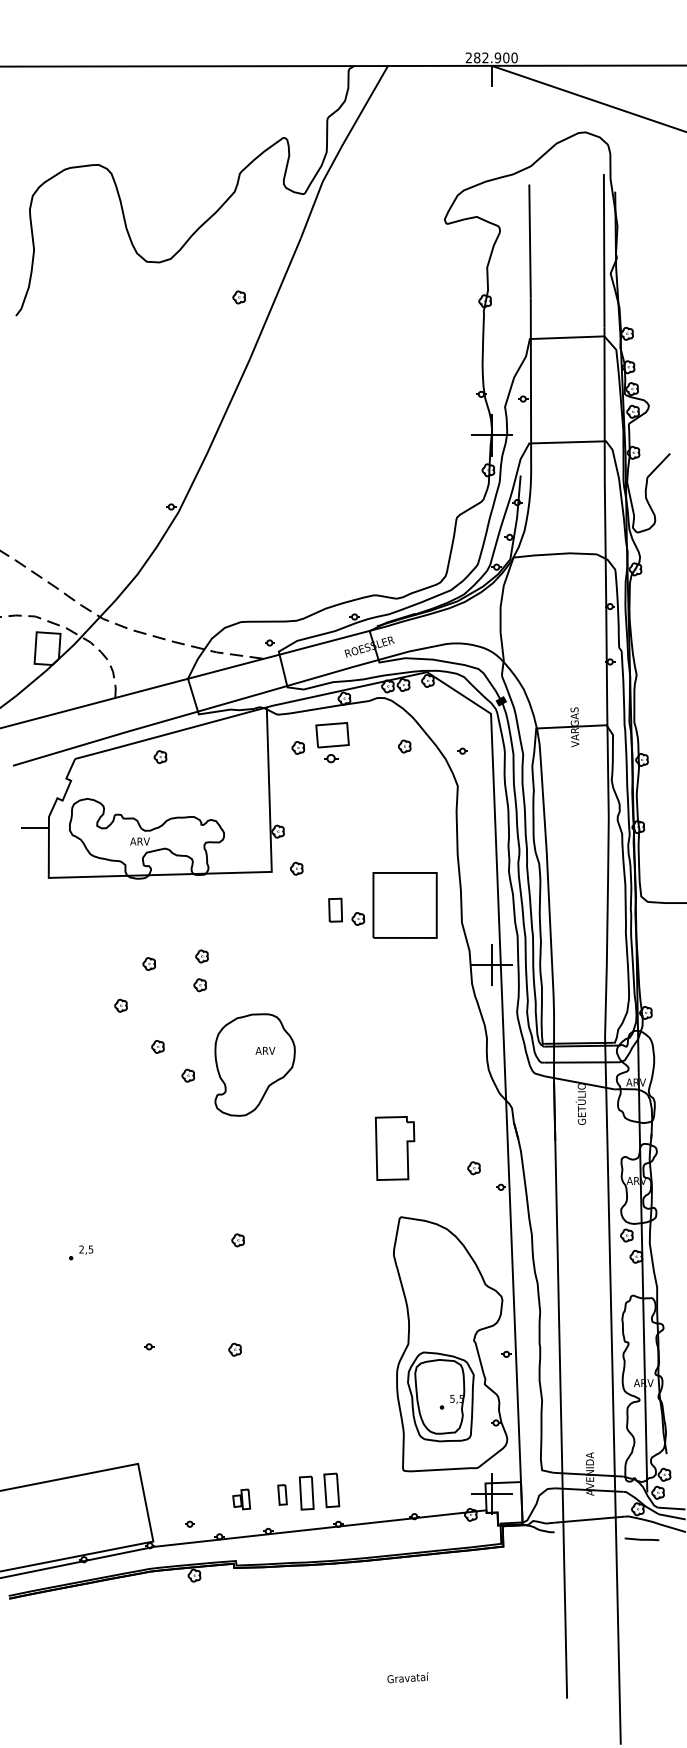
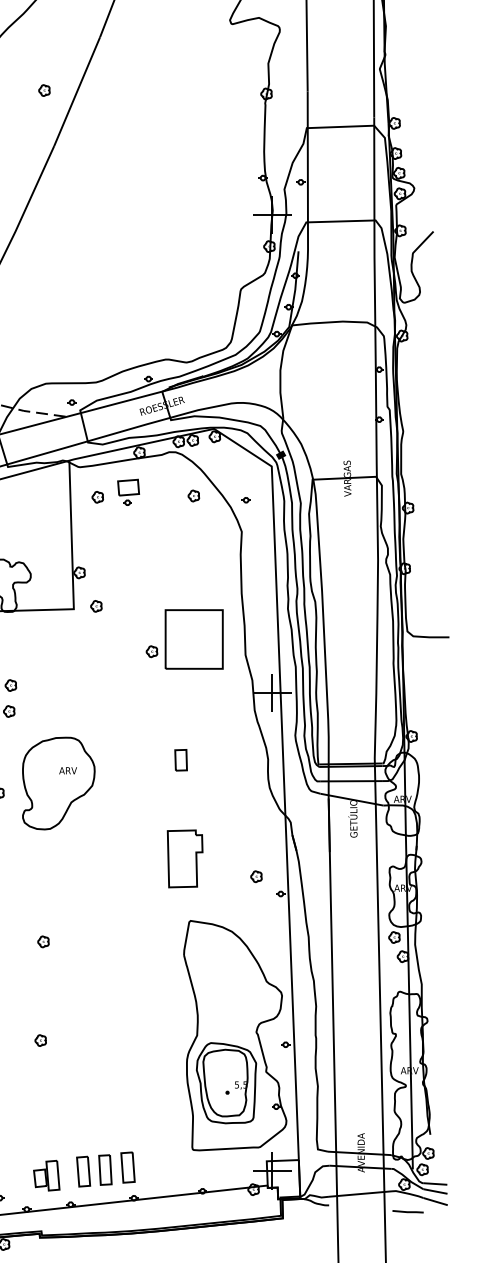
part: (331, 742) -> (127, 492), size x0.71
part: (335, 909) -> (181, 759), moved
part: (282, 1494) -> (83, 1171), size x1.67
part: (241, 1499) -> (46, 1175), size x1.67

